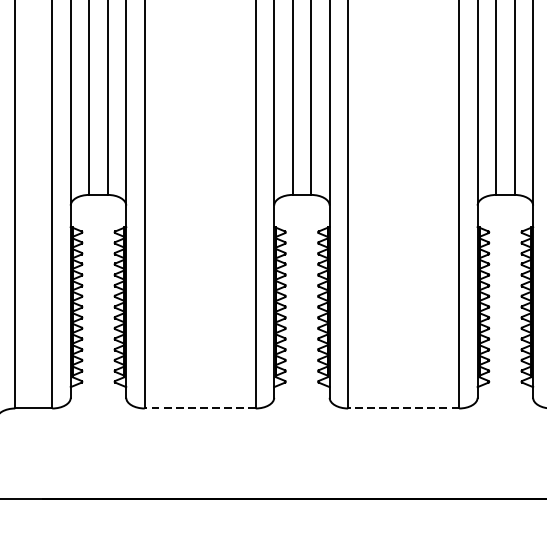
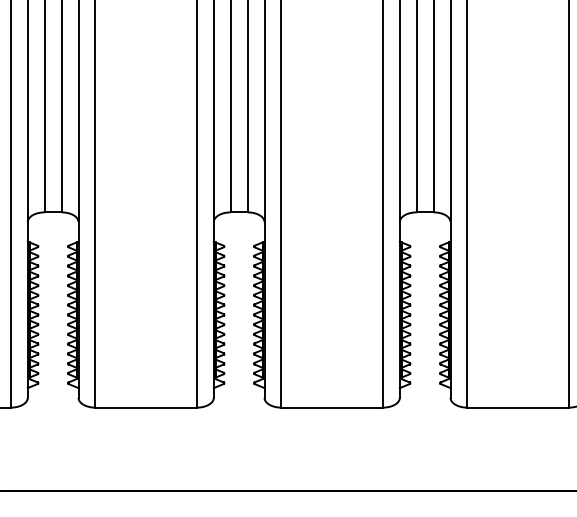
line: (200, 408) -> (146, 407), dashed -> solid
line: (404, 408) -> (332, 407), dashed -> solid

